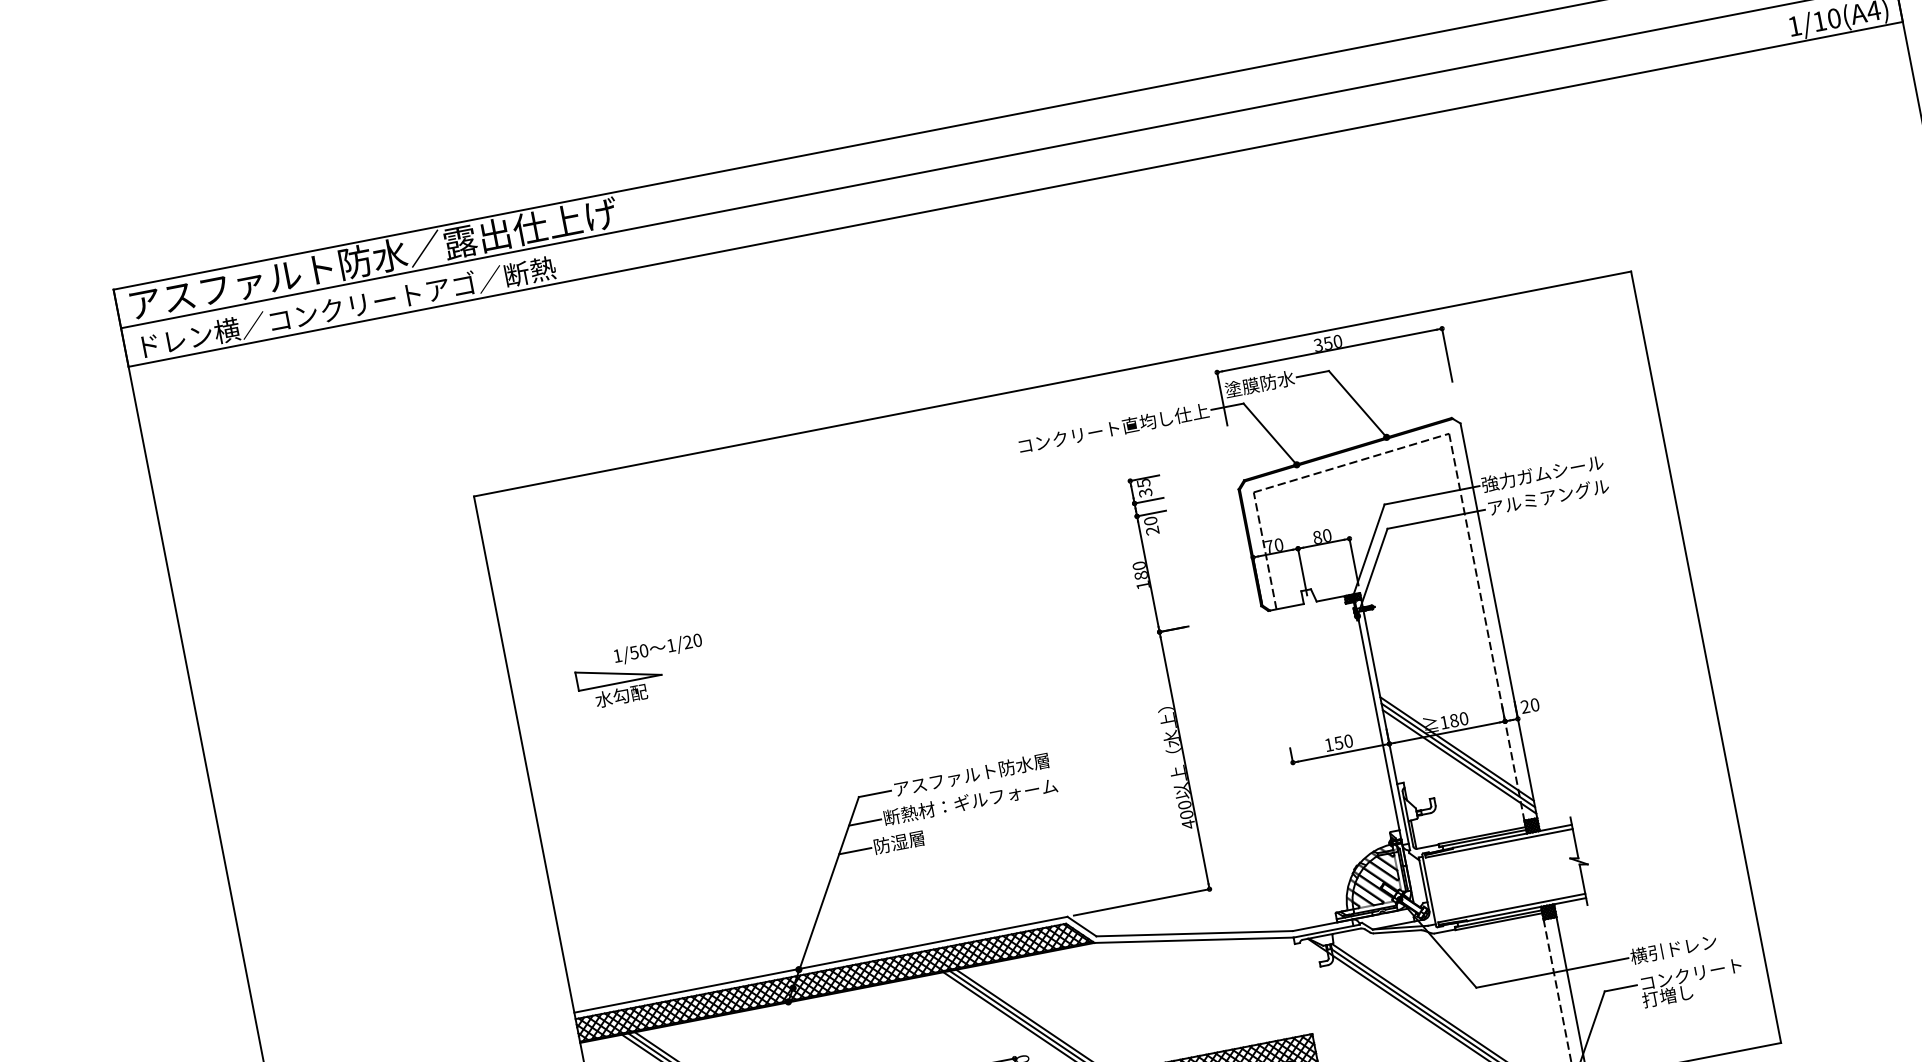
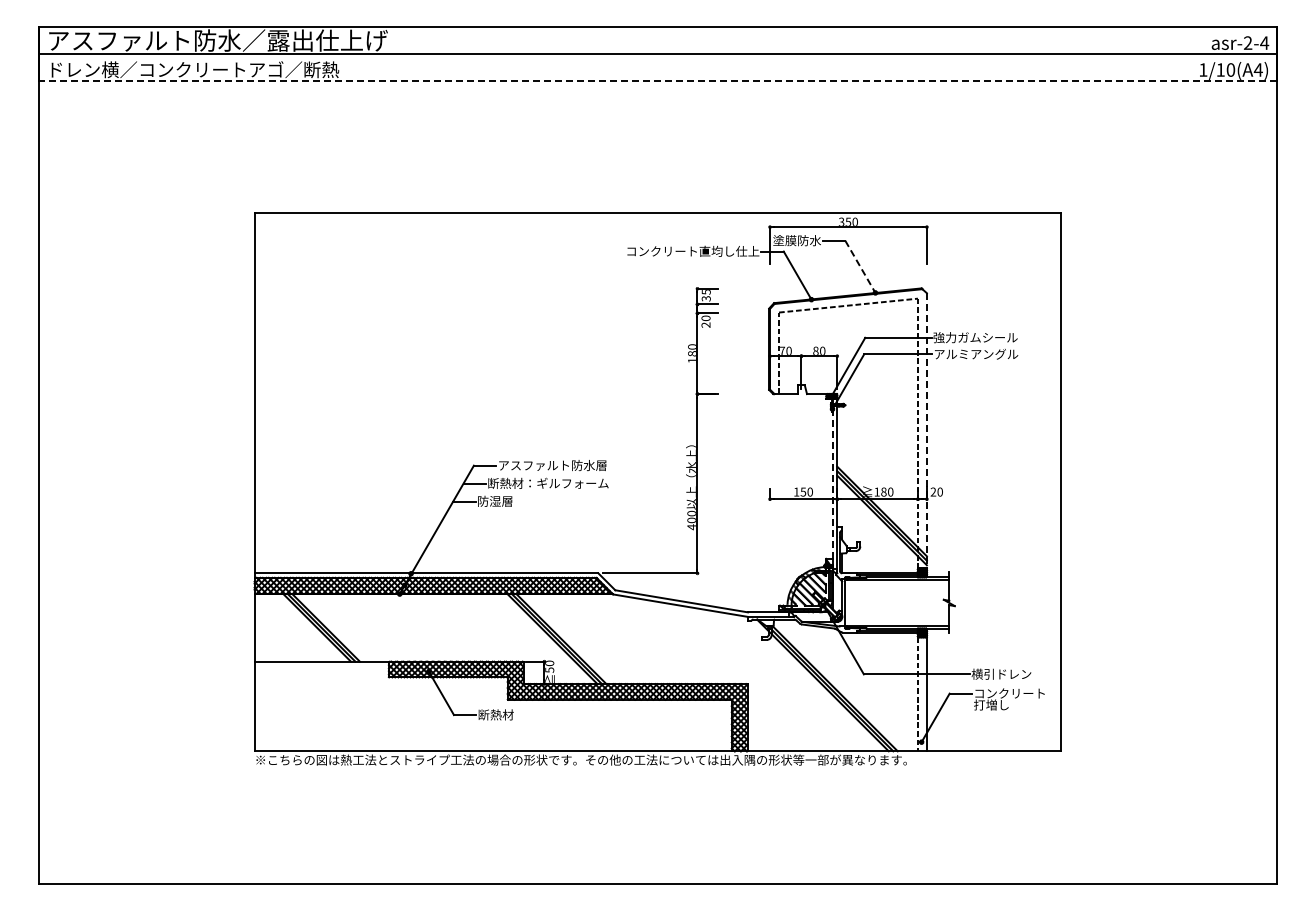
line: (1016, 194) -> (658, 81), solid -> dashed
line: (1358, 405) -> (860, 267), solid -> dashed
line: (1498, 620) -> (926, 430), solid -> dashed
part: (640, 672) -> (343, 353), removed
line: (1378, 724) -> (832, 484), solid -> dashed

